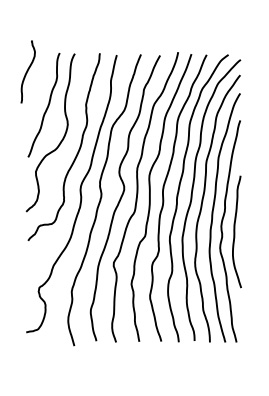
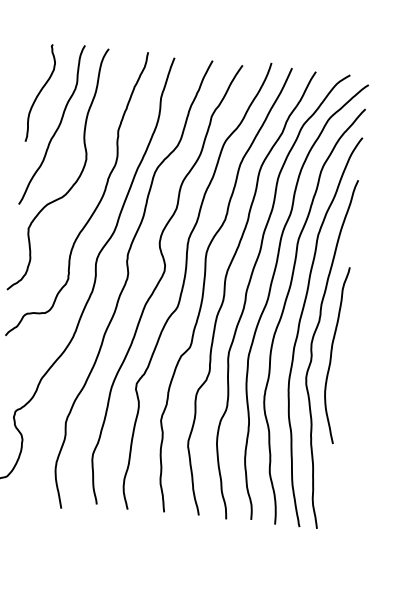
curve: (27, 71) -> (40, 92), moved

